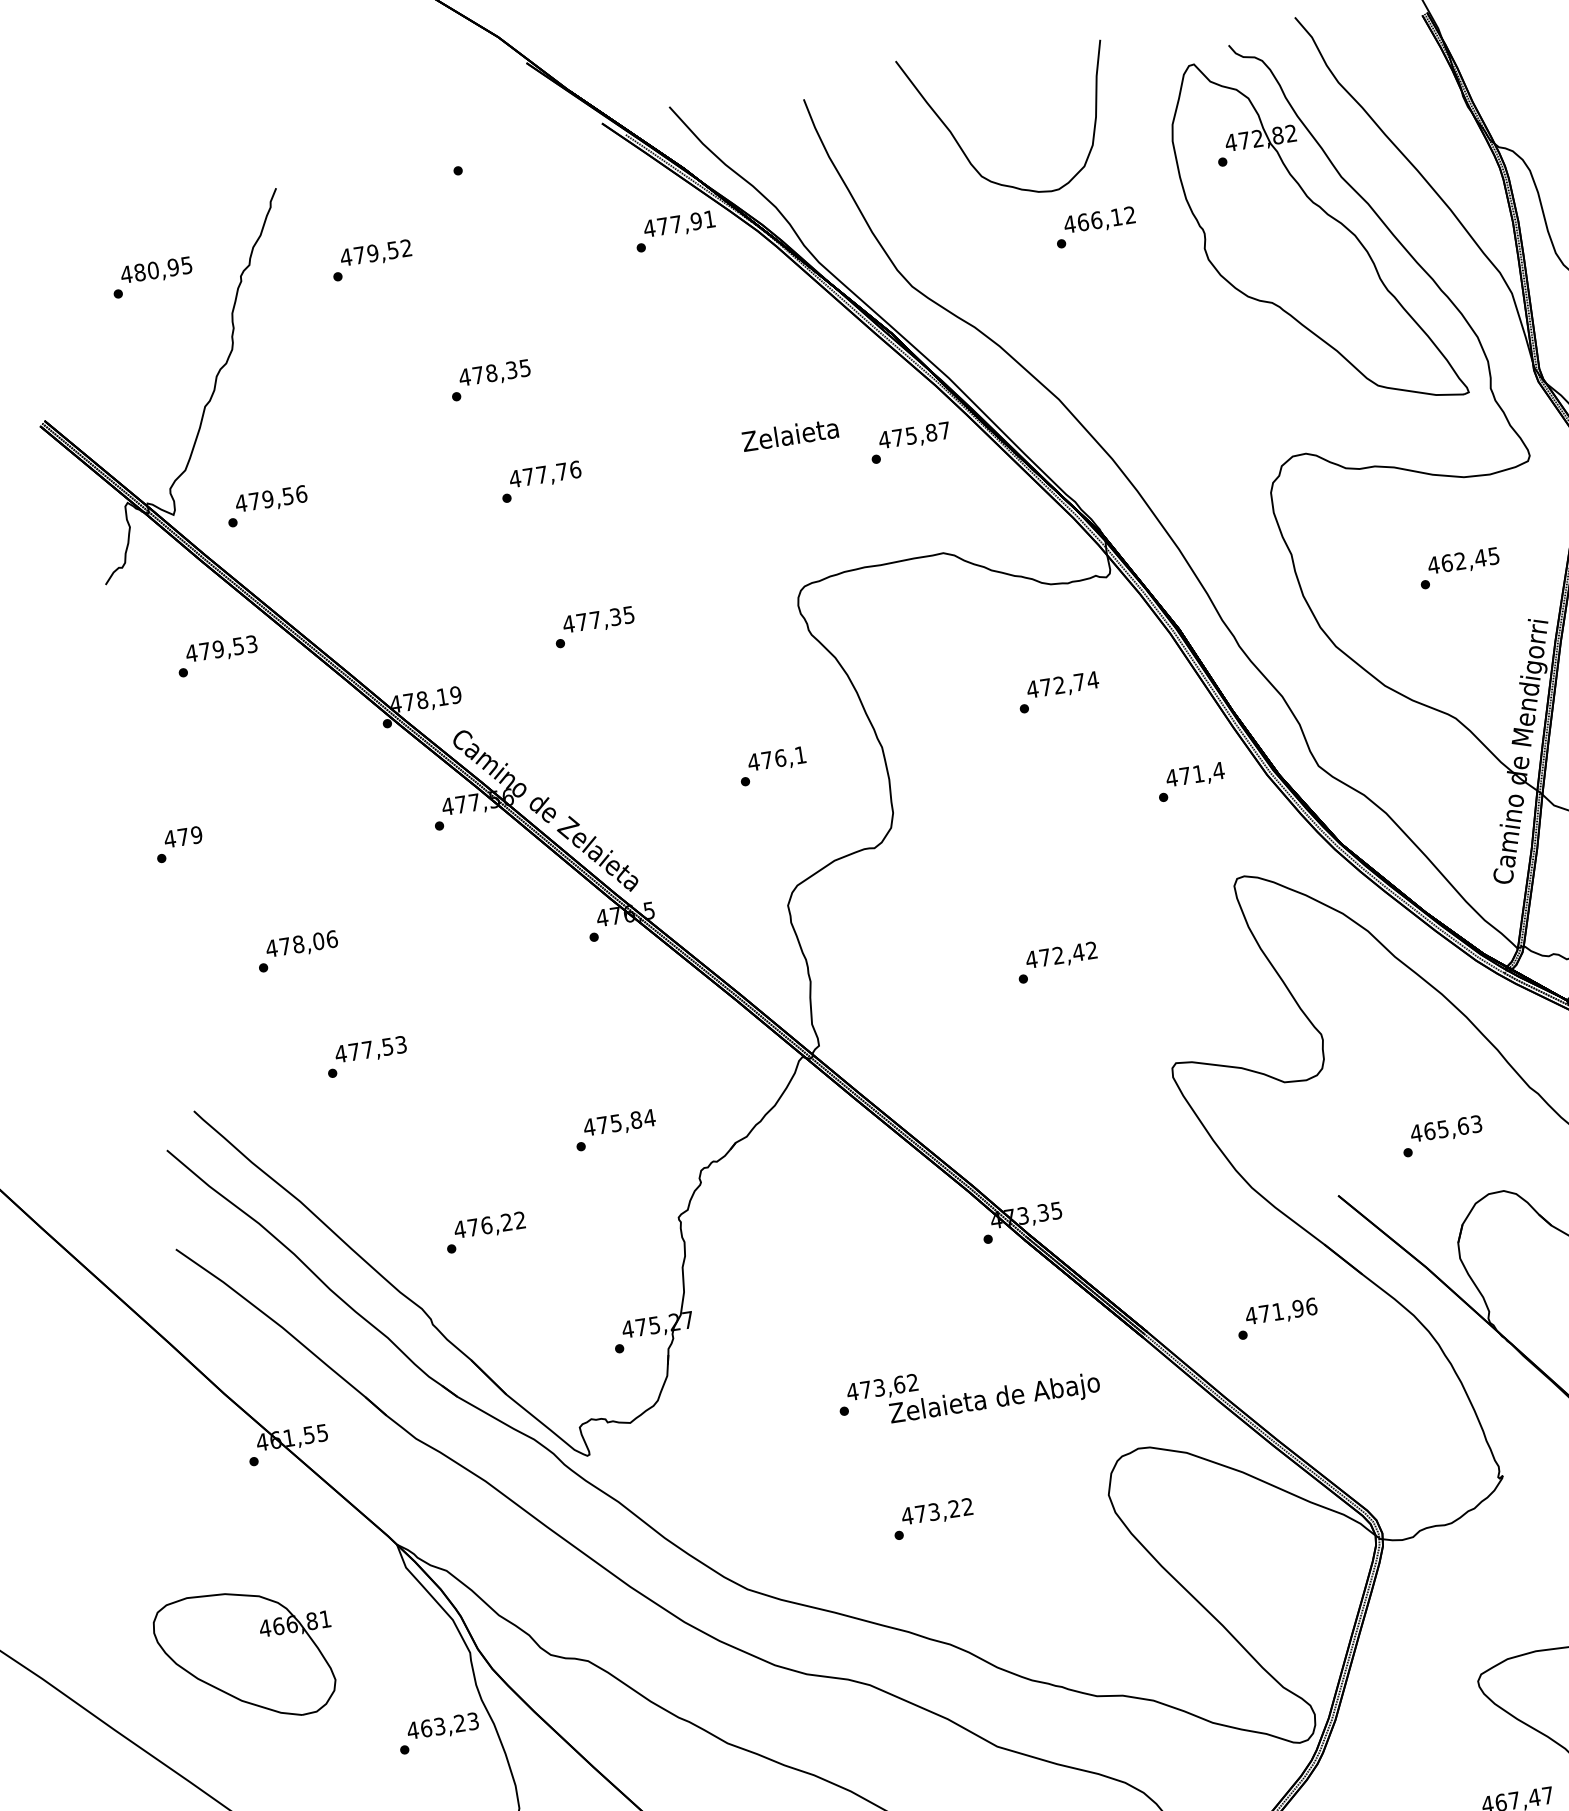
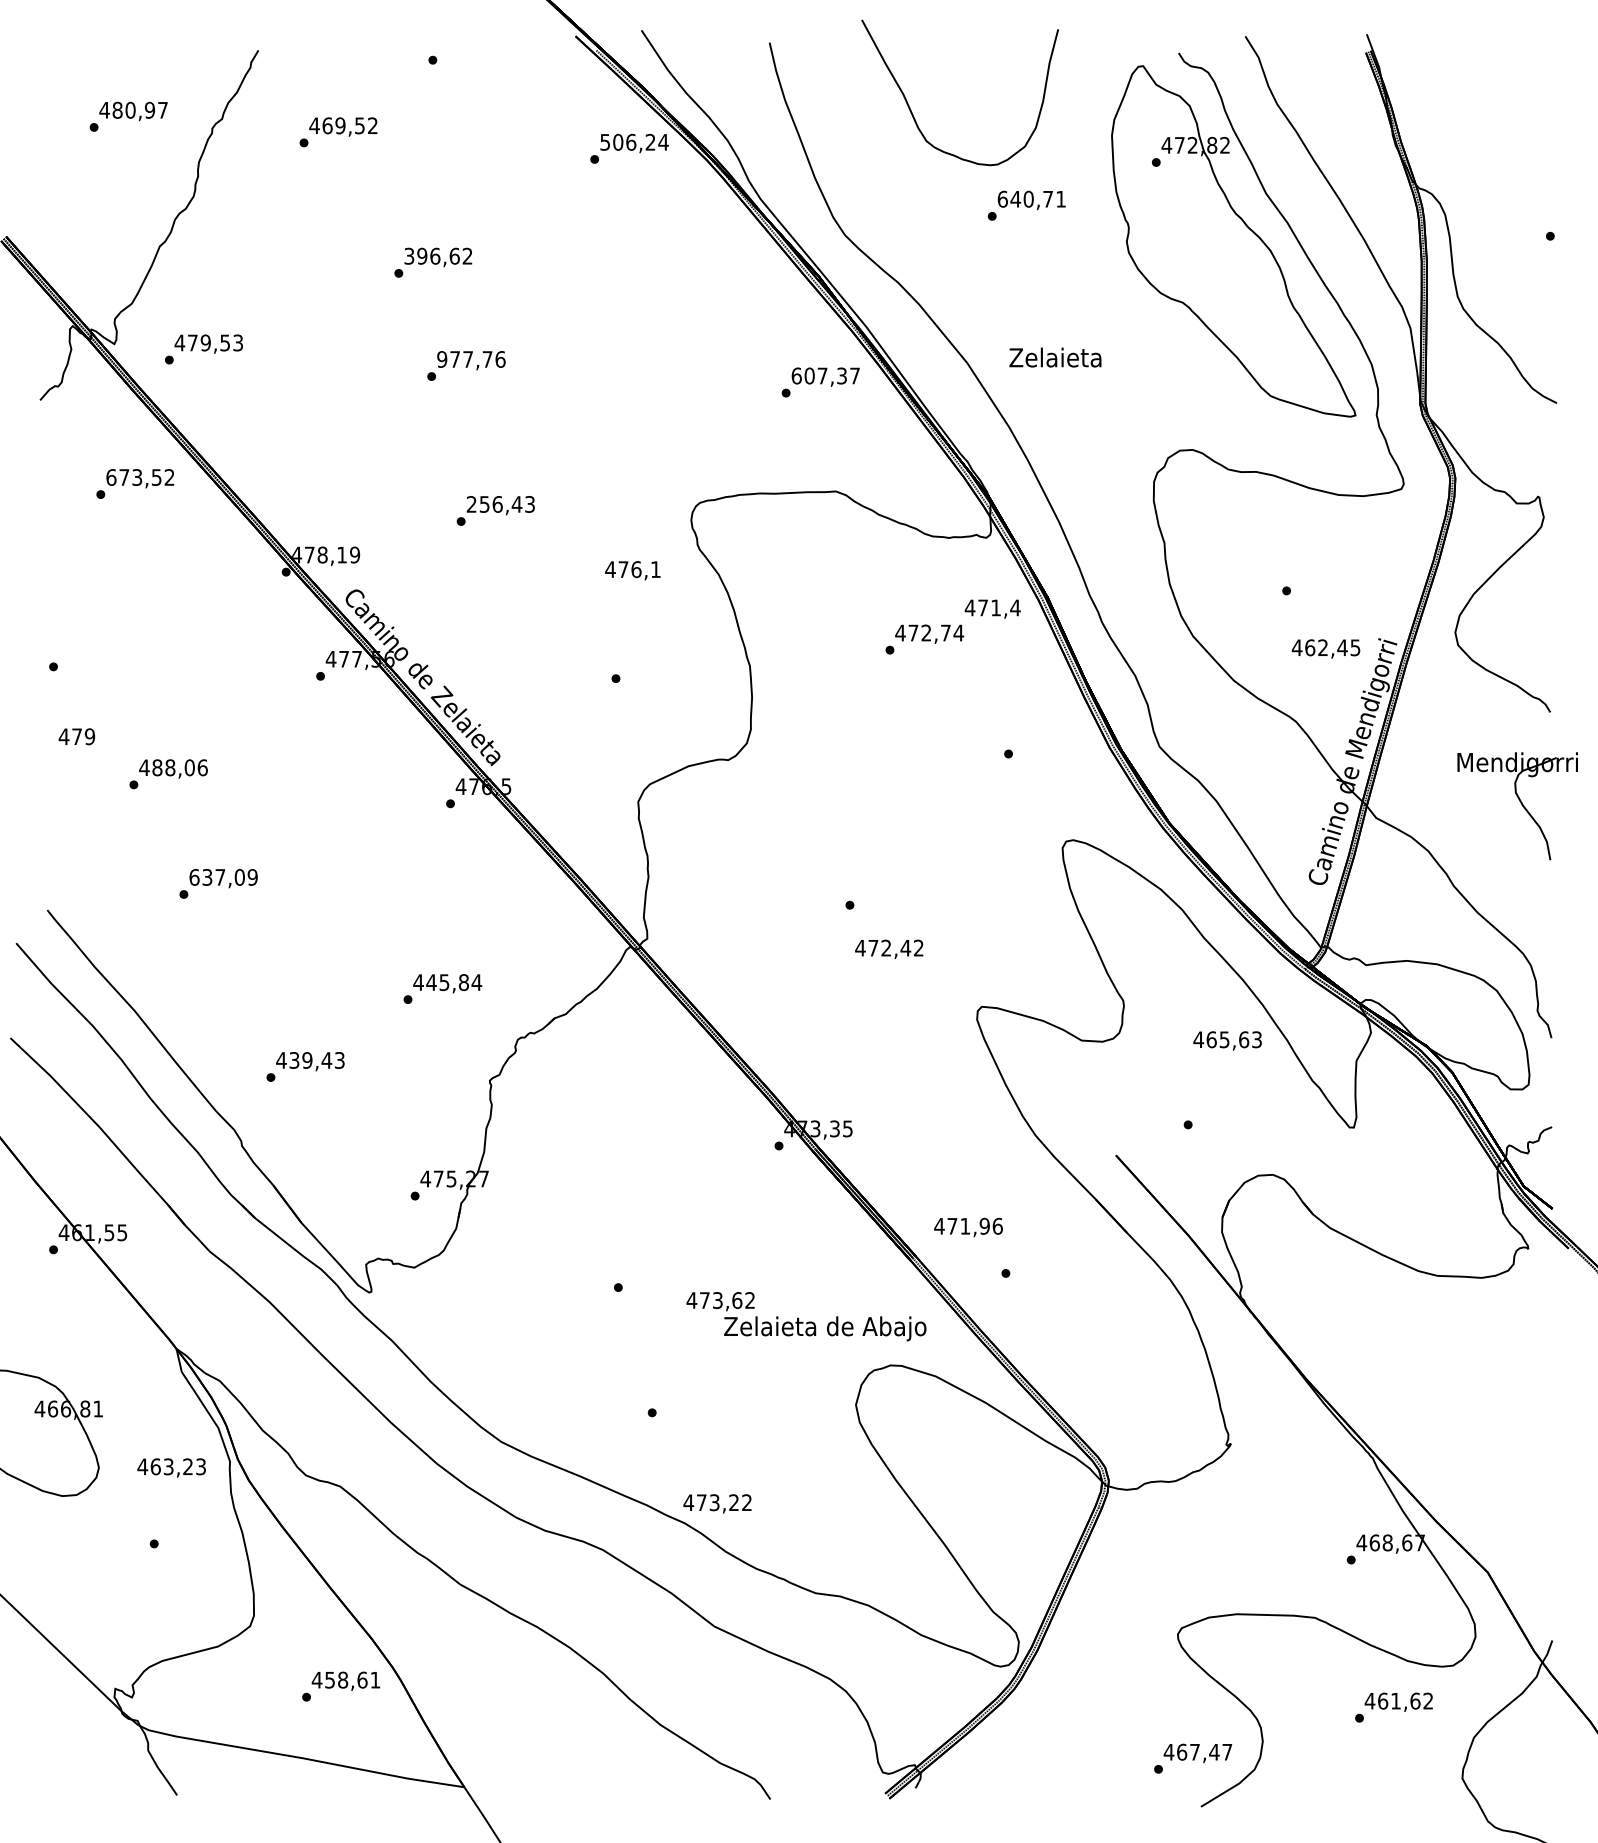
text: (1099, 219) -> (1031, 198), 466,12 -> 640,71
text: (678, 223) -> (633, 141), 477,91 -> 506,24
text: (359, 255) -> (327, 125), 479,52 -> 469,52
text: (186, 265) -> (162, 110), 480,95 -> 480,97
text: (494, 371) -> (438, 255), 478,35 -> 396,62
text: (790, 434) -> (1055, 357), moved
text: (908, 435) -> (819, 375), 475,87 -> 607,37
text: (514, 479) -> (441, 359), 477,76 -> 977,76
text: (301, 493) -> (238, 342), 479,56 -> 479,53
text: (1463, 561) -> (1325, 648), moved
text: (598, 619) -> (500, 504), 477,35 -> 256,43
text: (221, 648) -> (140, 477), 479,53 -> 673,52
text: (776, 759) -> (632, 570), moved
text: (1195, 775) -> (992, 608), moved
text: (182, 836) -> (76, 736), moved
text: (285, 946) -> (157, 767), 478,06 -> 488,06
text: (1061, 955) -> (889, 948), moved
text: (370, 1049) -> (223, 877), 477,53 -> 637,09
text: (602, 1125) -> (431, 982), 475,84 -> 445,84
text: (1446, 1129) -> (1227, 1040), moved
text: (496, 1224) -> (316, 1060), 476,22 -> 439,43
text: (1281, 1312) -> (968, 1227), moved
text: (973, 1390) -> (806, 1316), moved
text: (937, 1512) -> (717, 1503), moved
text: (442, 1726) -> (171, 1467), moved

